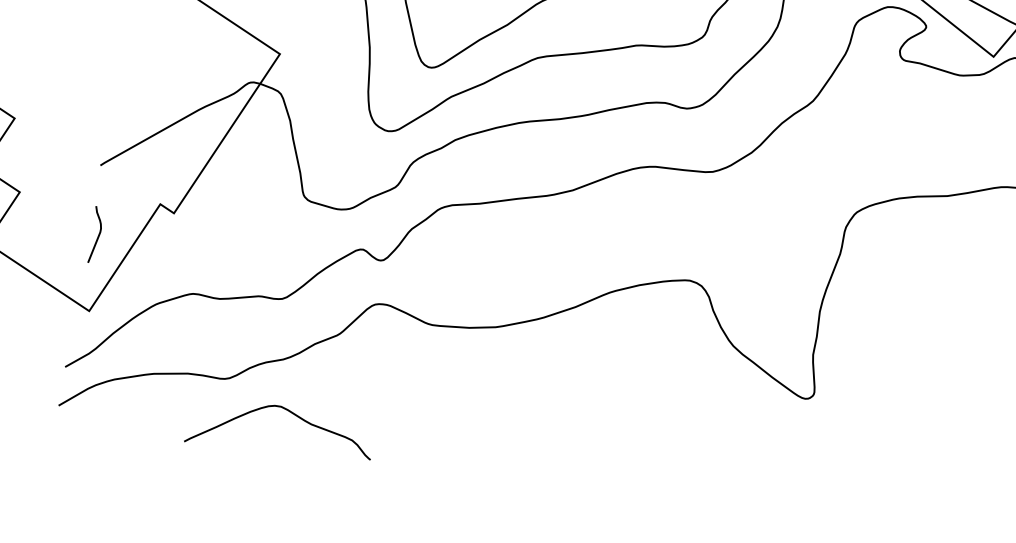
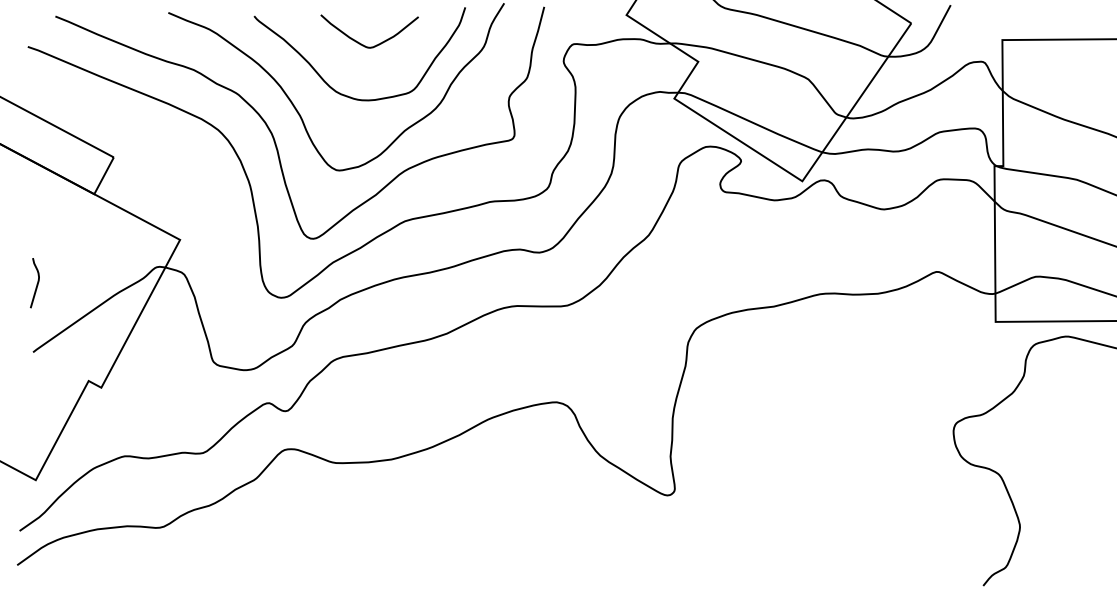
curve: (97, 236) -> (36, 284), moved
curve: (288, 412) -> (218, 551), removed

